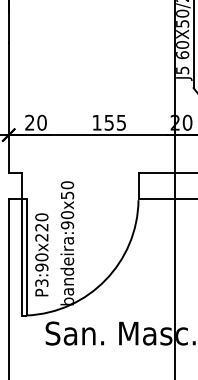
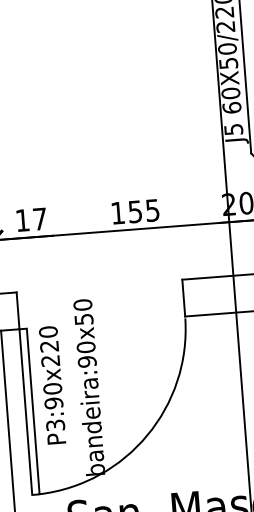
text: (35, 122) -> (30, 219), 20 -> 17
text: (41, 254) -> (51, 384), moved

